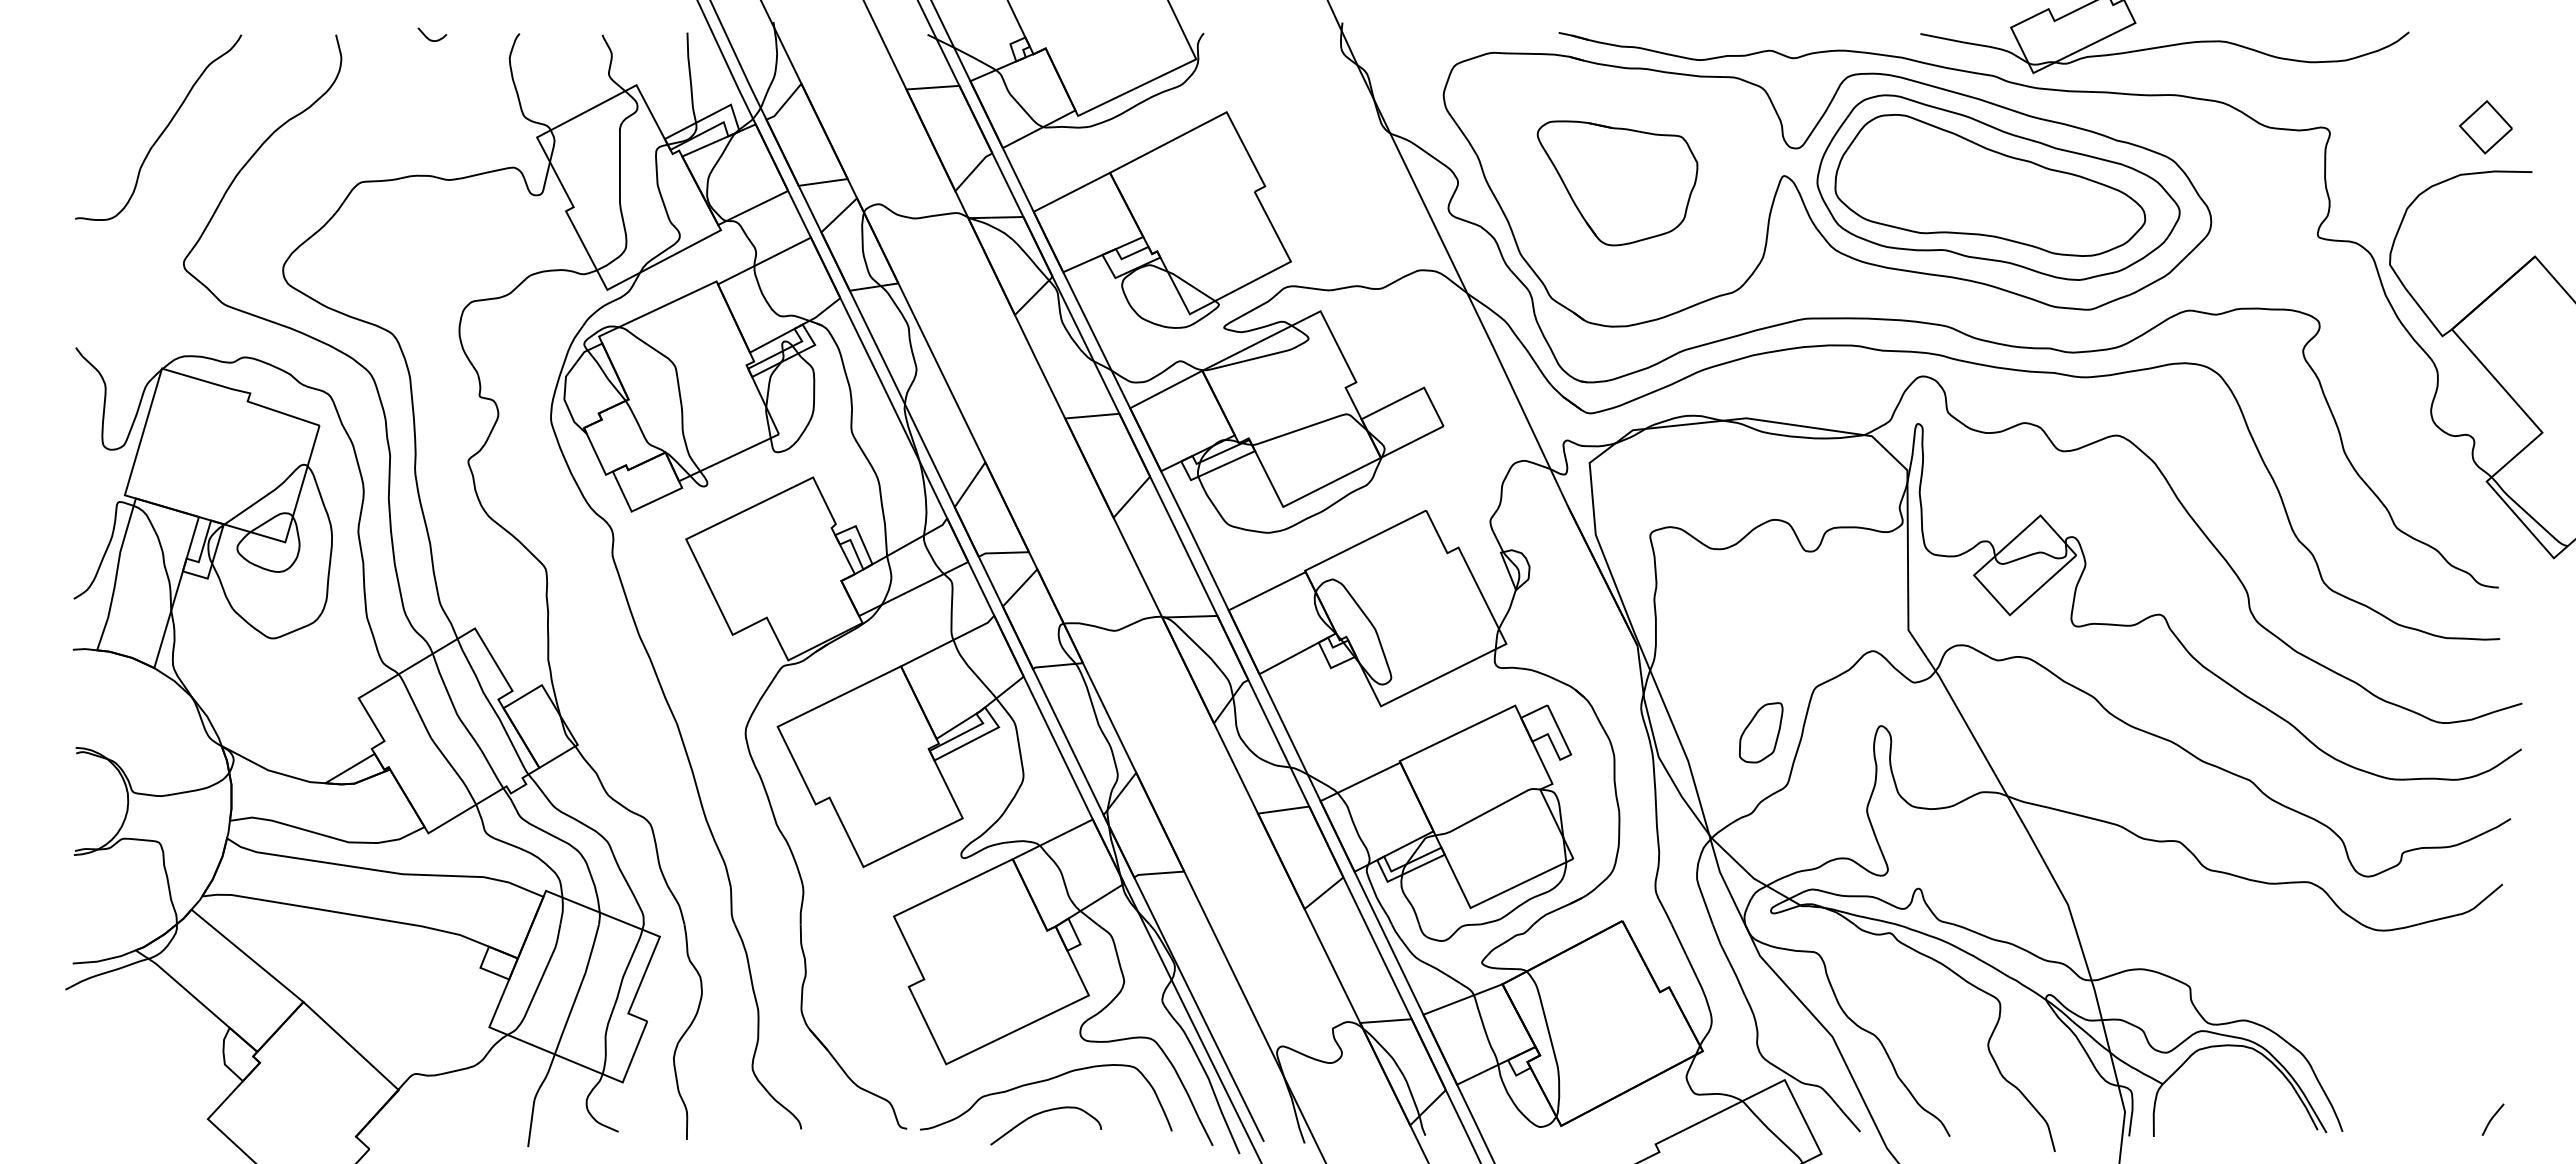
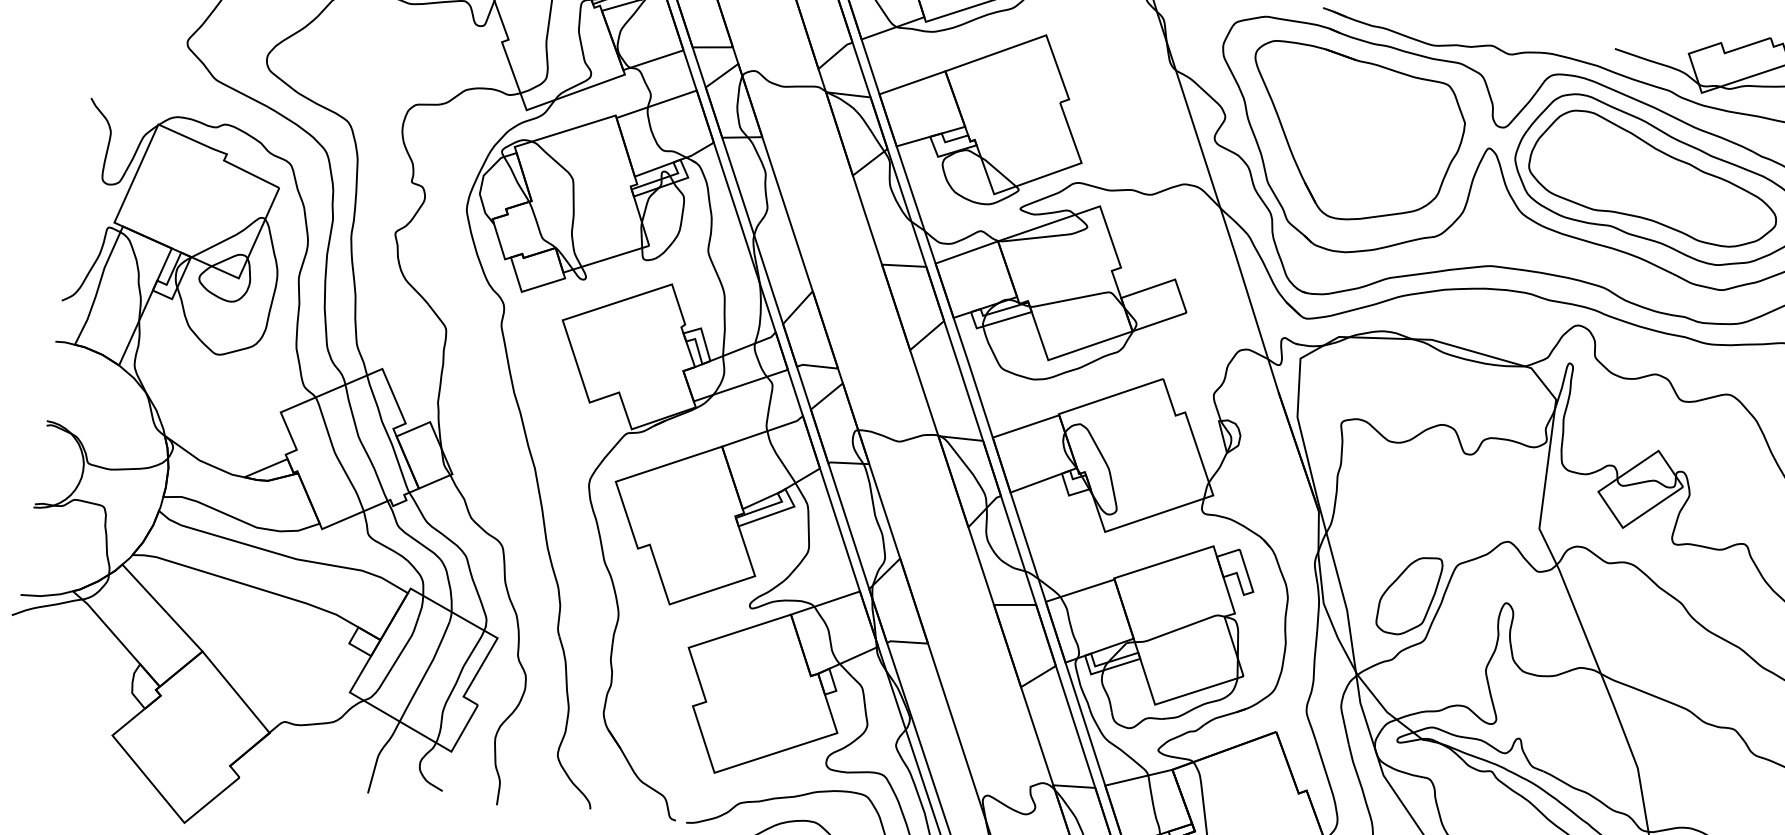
part: (1617, 183) -> (1353, 136), size x1.67
part: (1760, 732) -> (1408, 595), size x1.67

